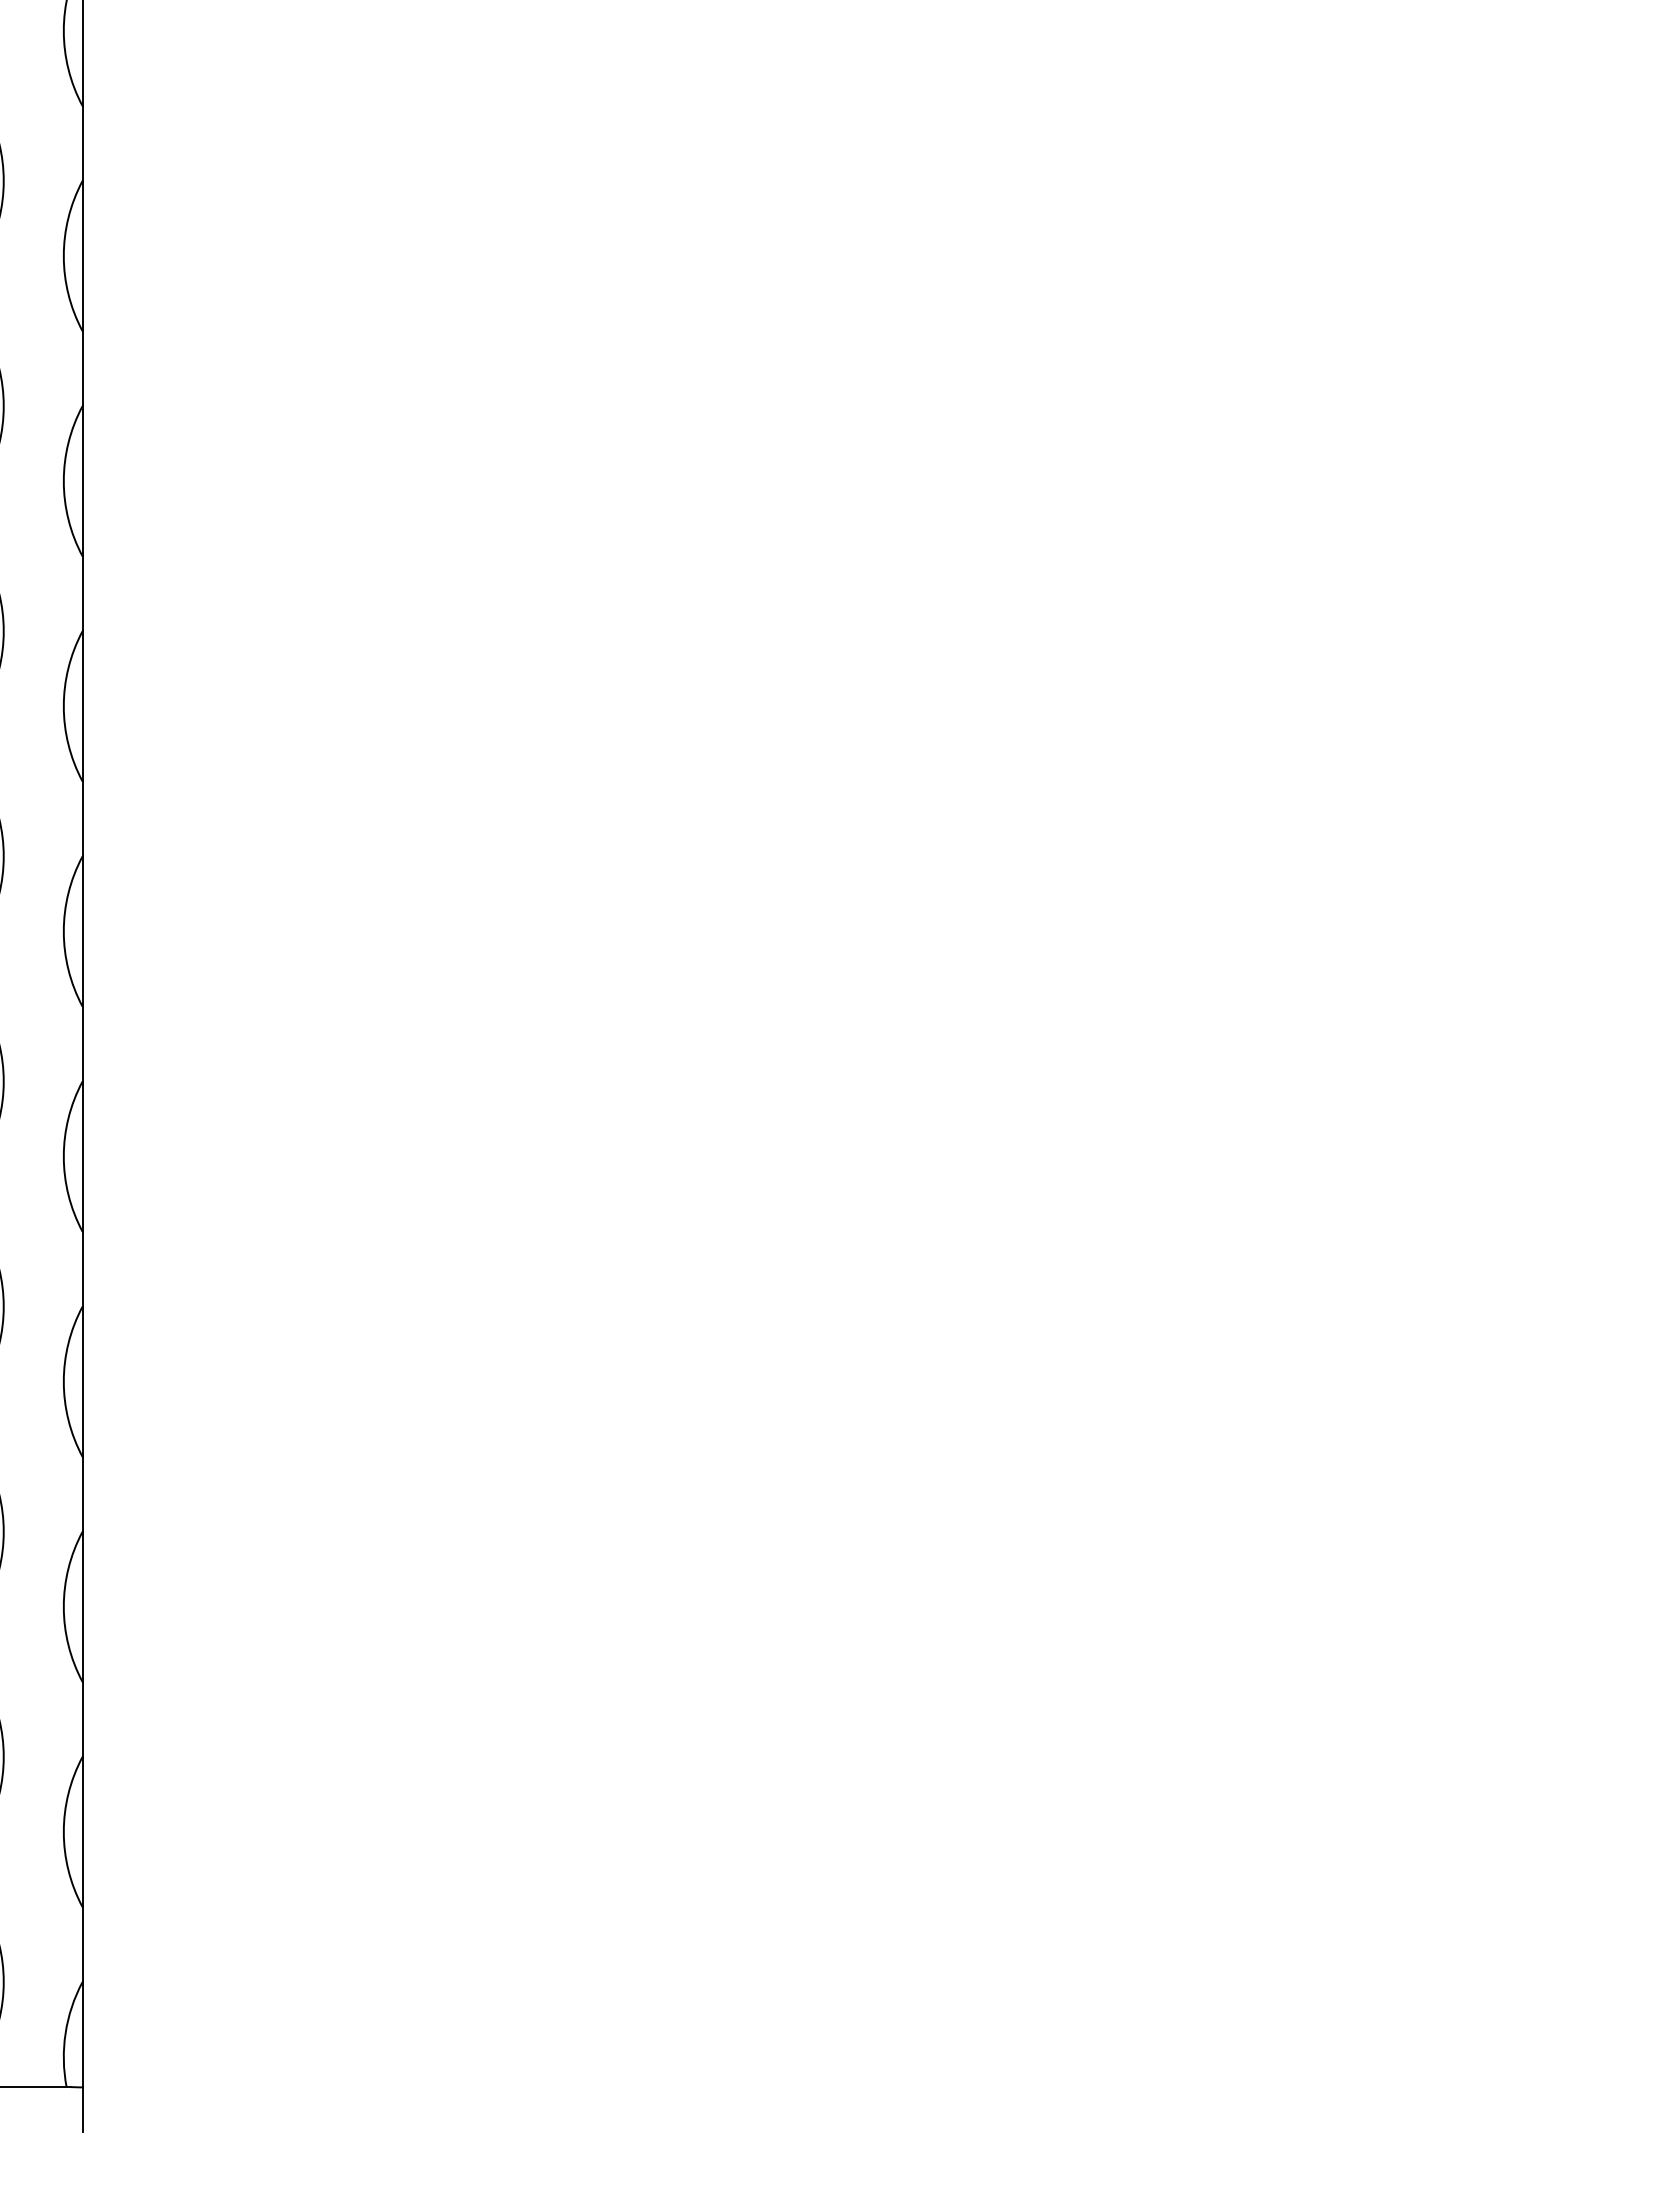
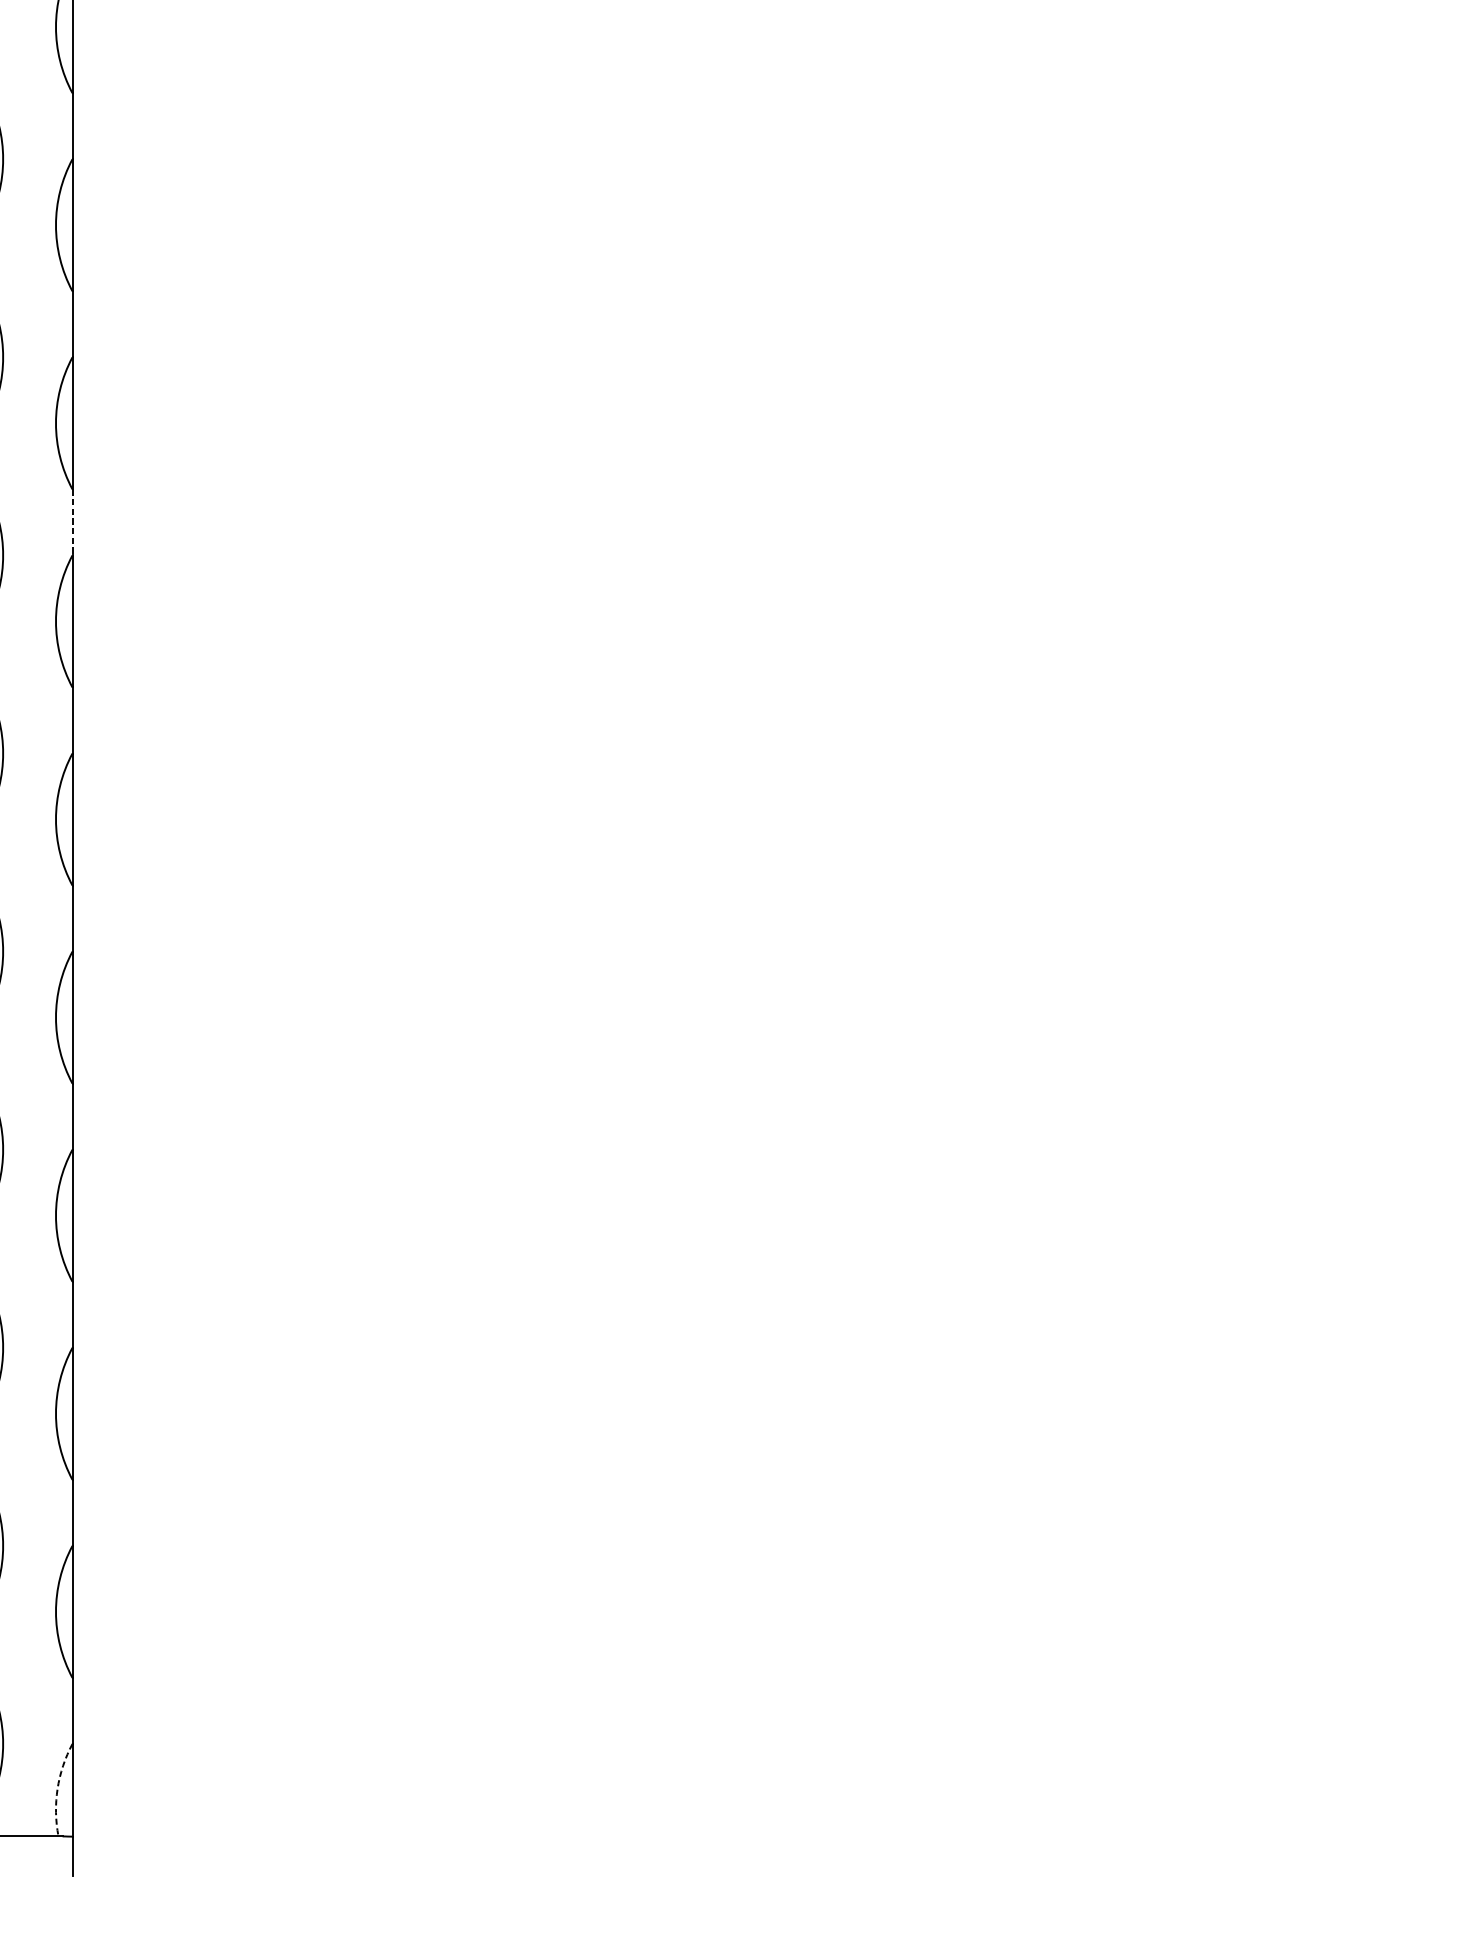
line: (82, 593) -> (72, 522), solid -> dashed
arc: (65, 2033) -> (57, 1789), solid -> dashed

